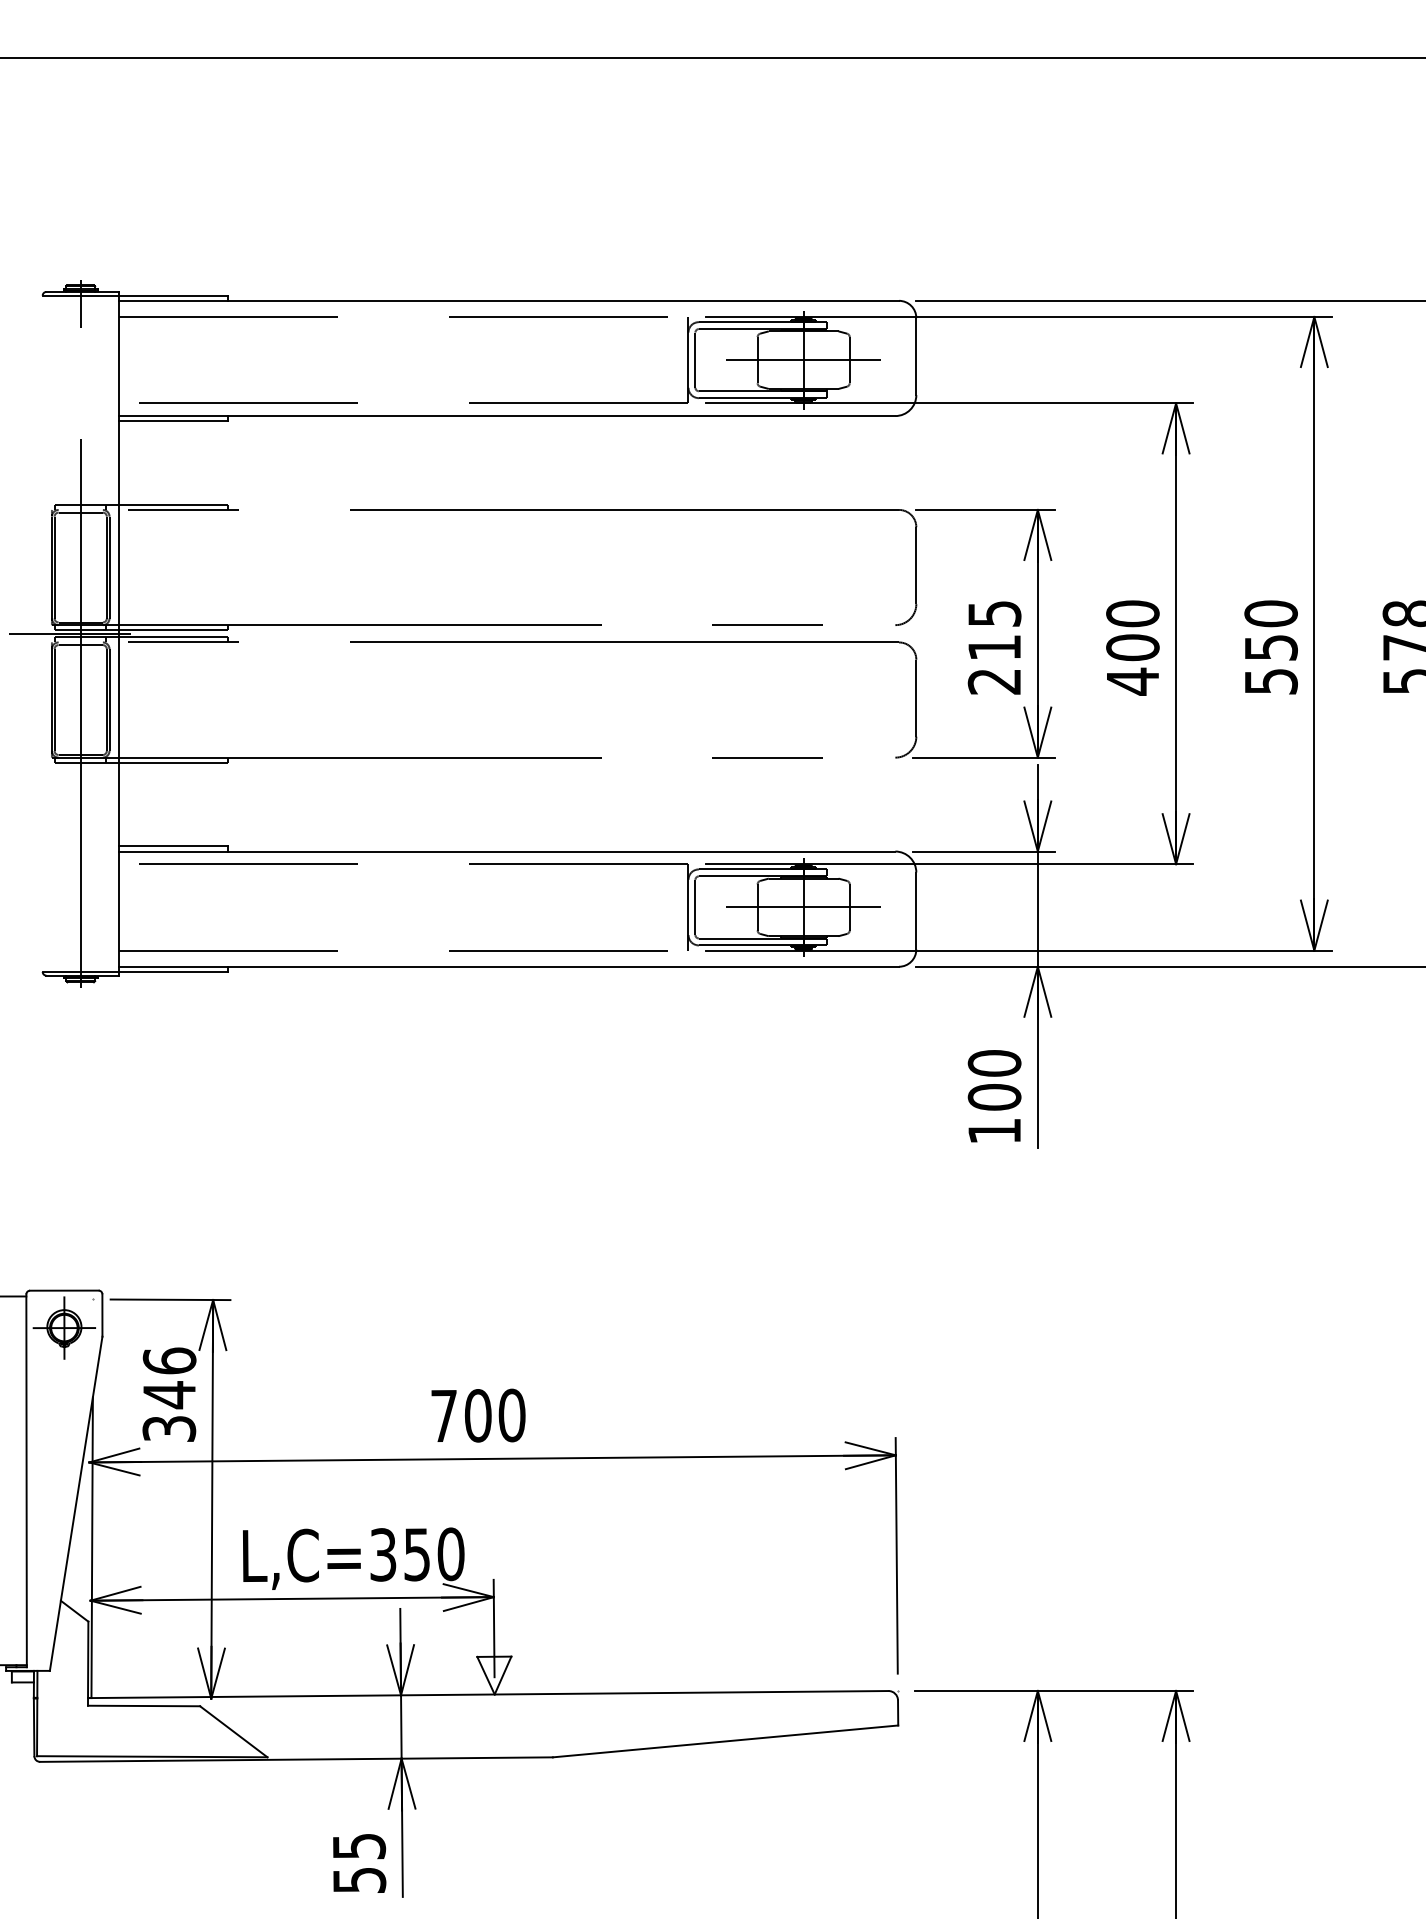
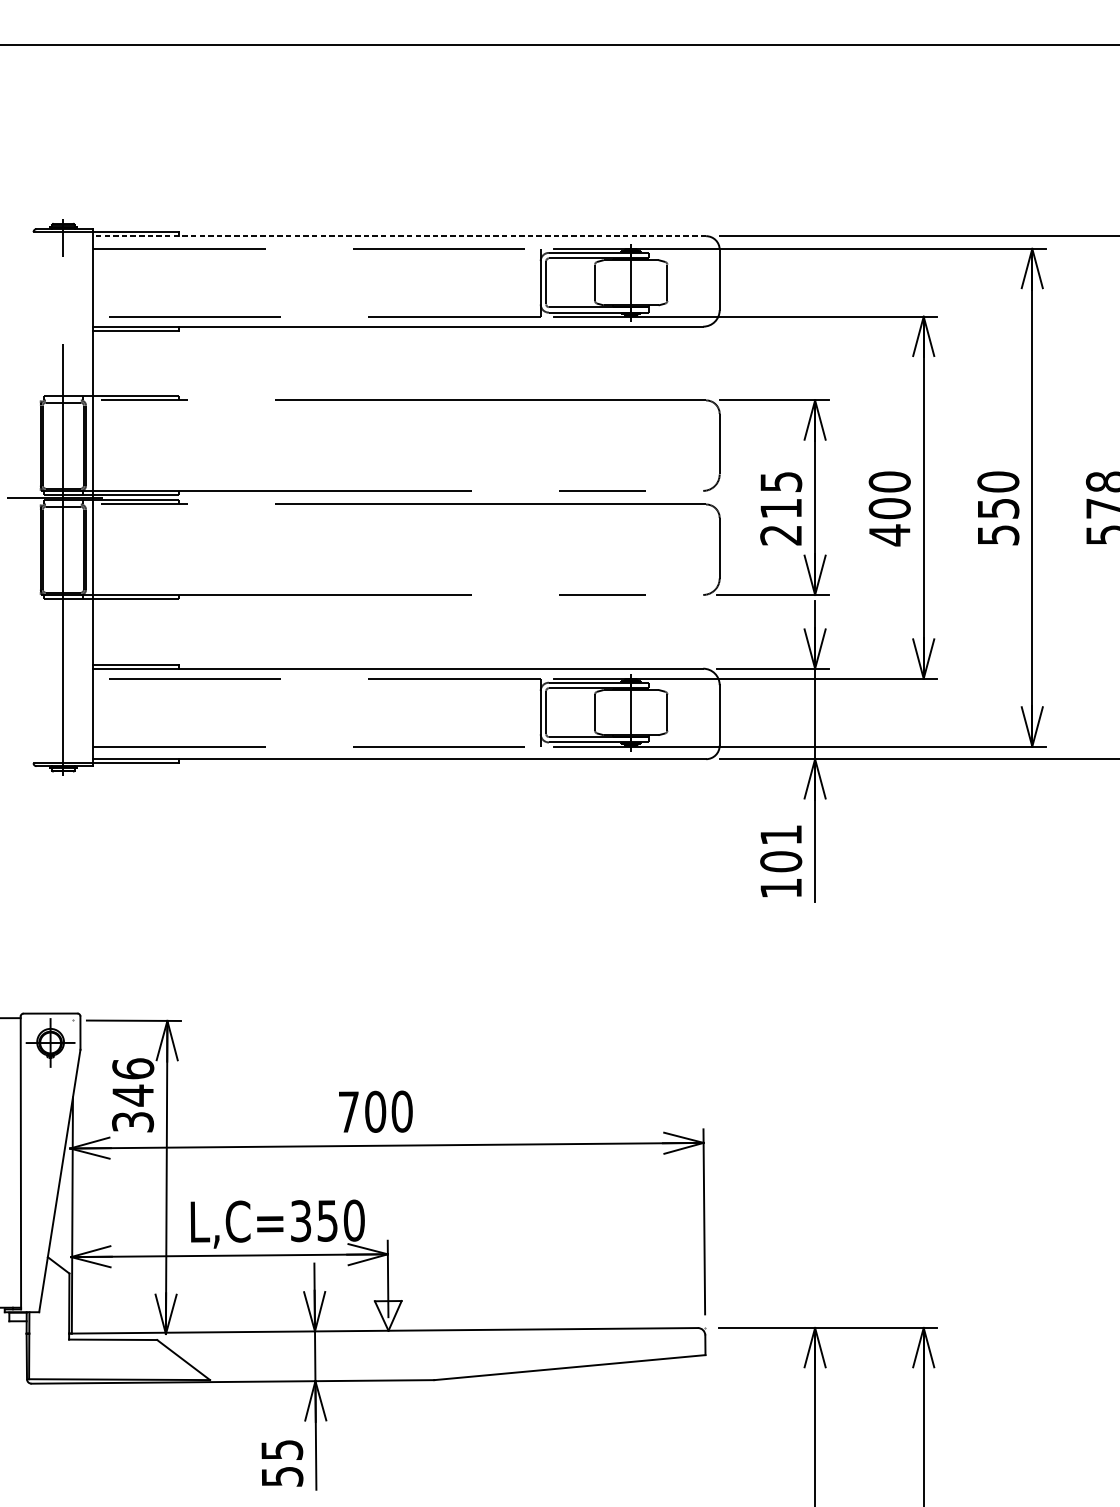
line: (508, 300) -> (399, 235), solid -> dashed
line: (803, 360) -> (631, 283), removed
line: (803, 907) -> (631, 712), removed
text: (994, 1063) -> (781, 835), 100 -> 101

